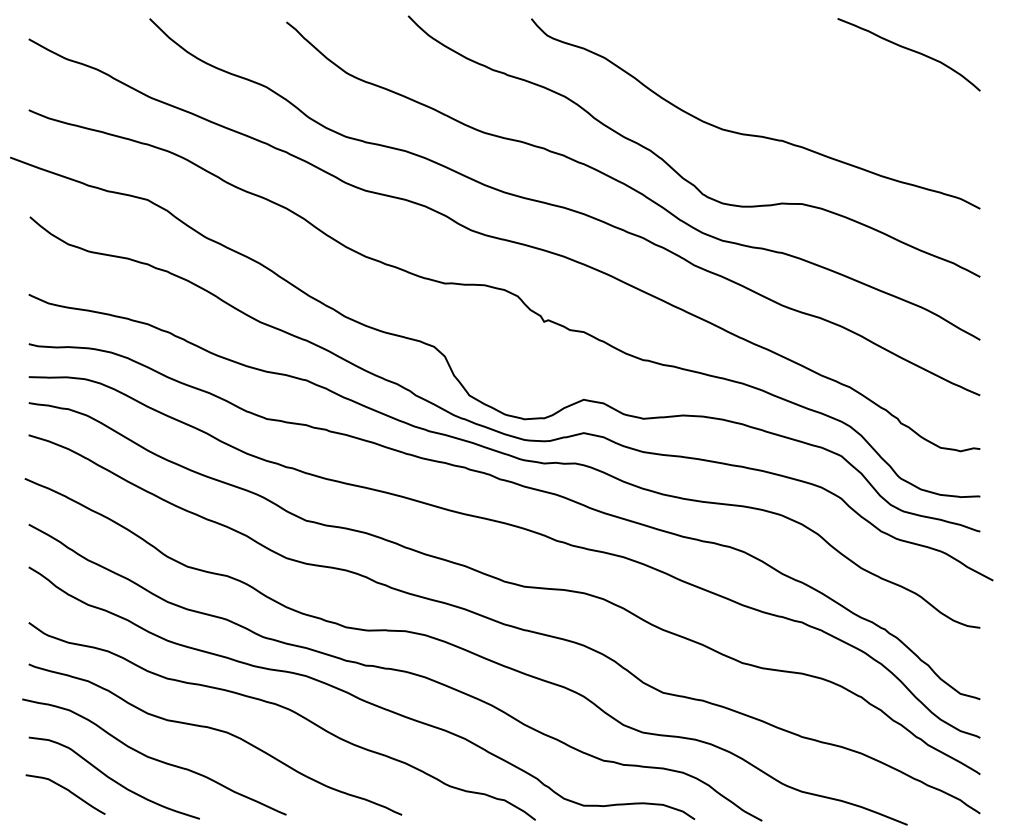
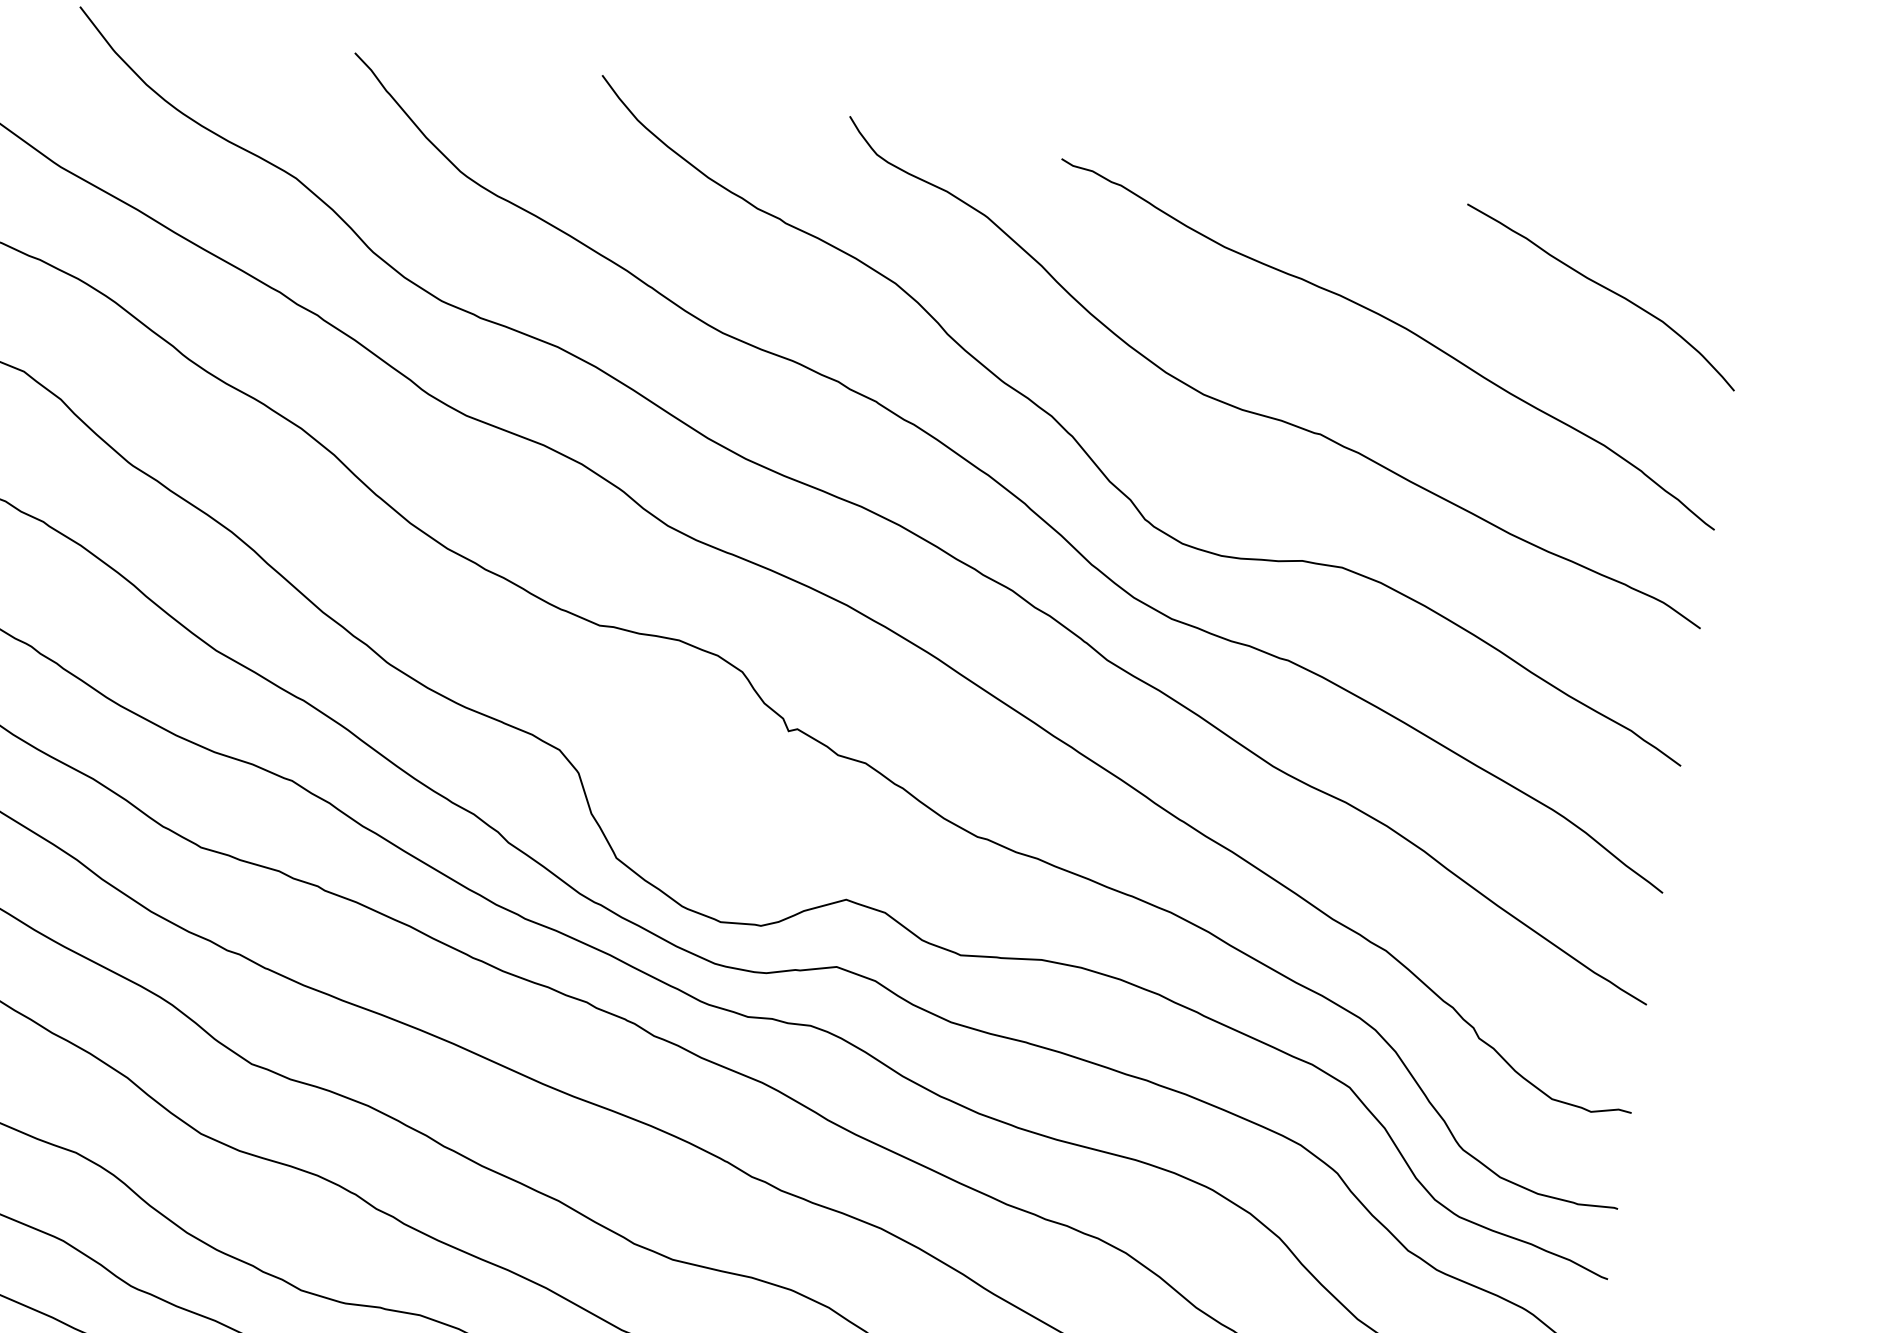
curve: (810, 82) -> (1394, 324), added

